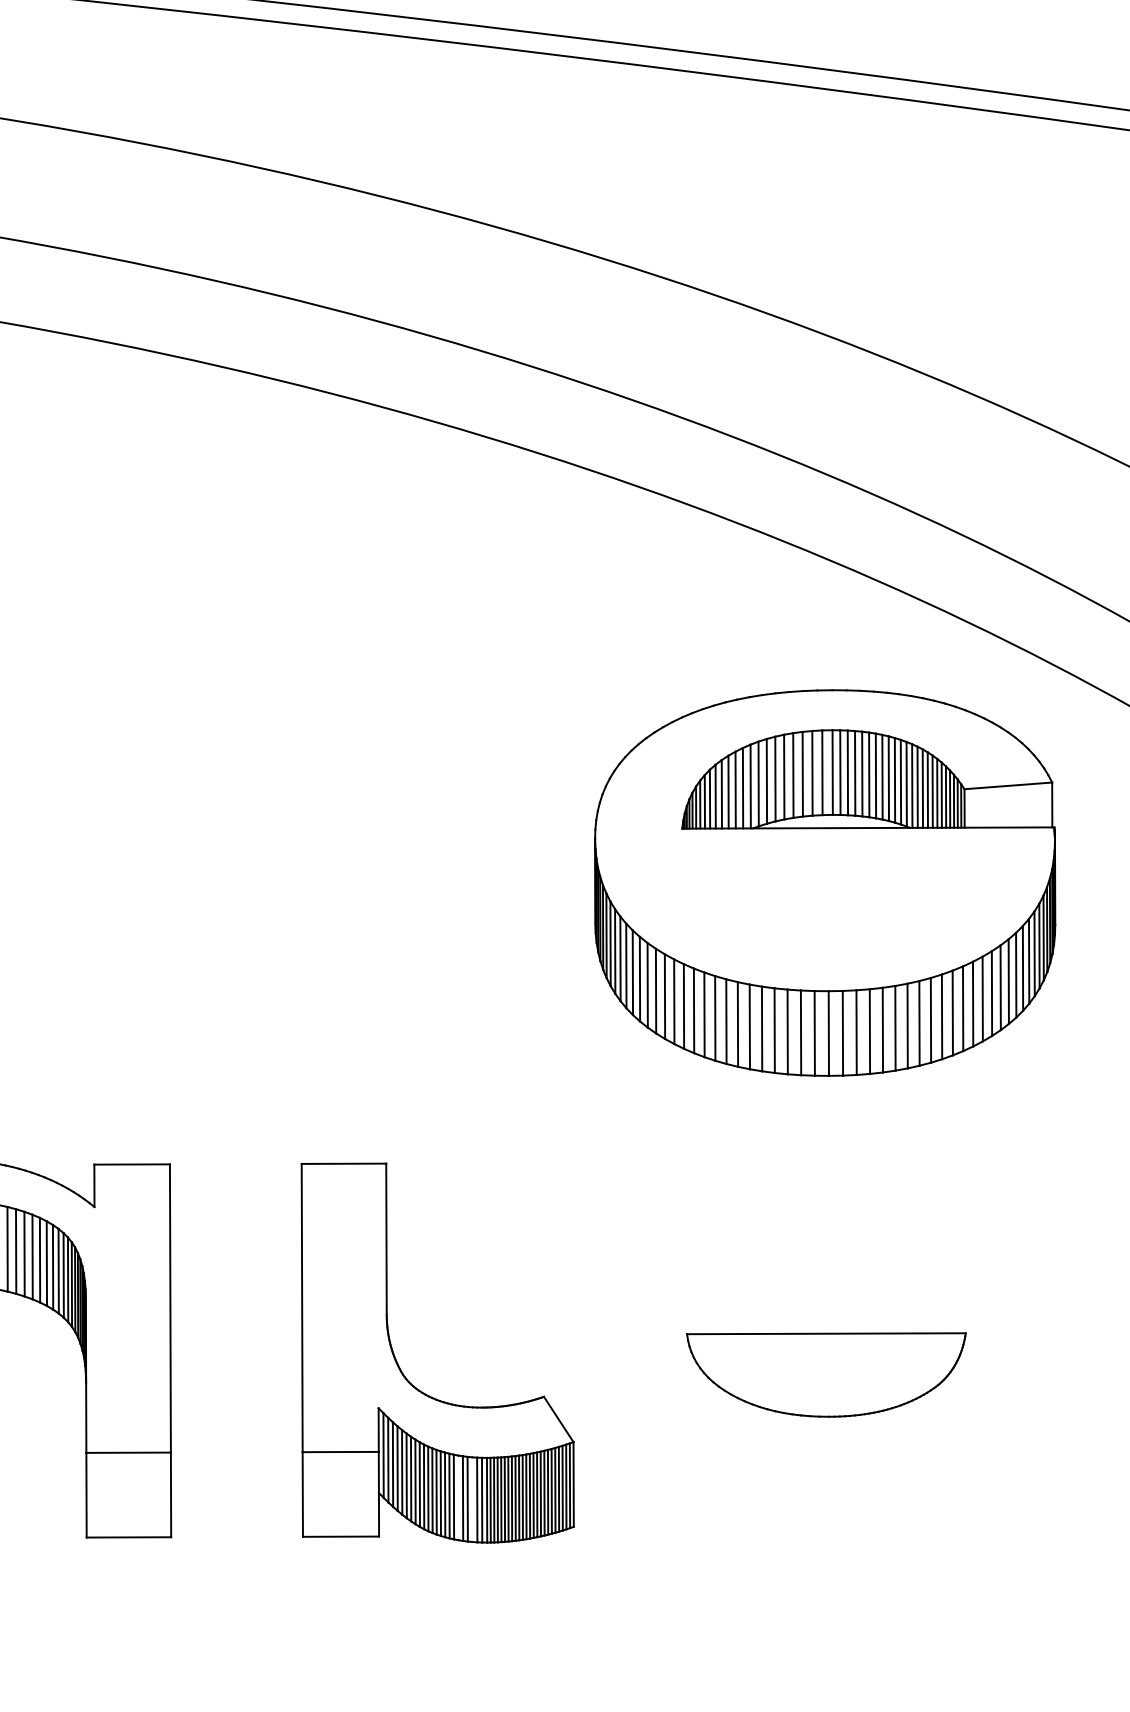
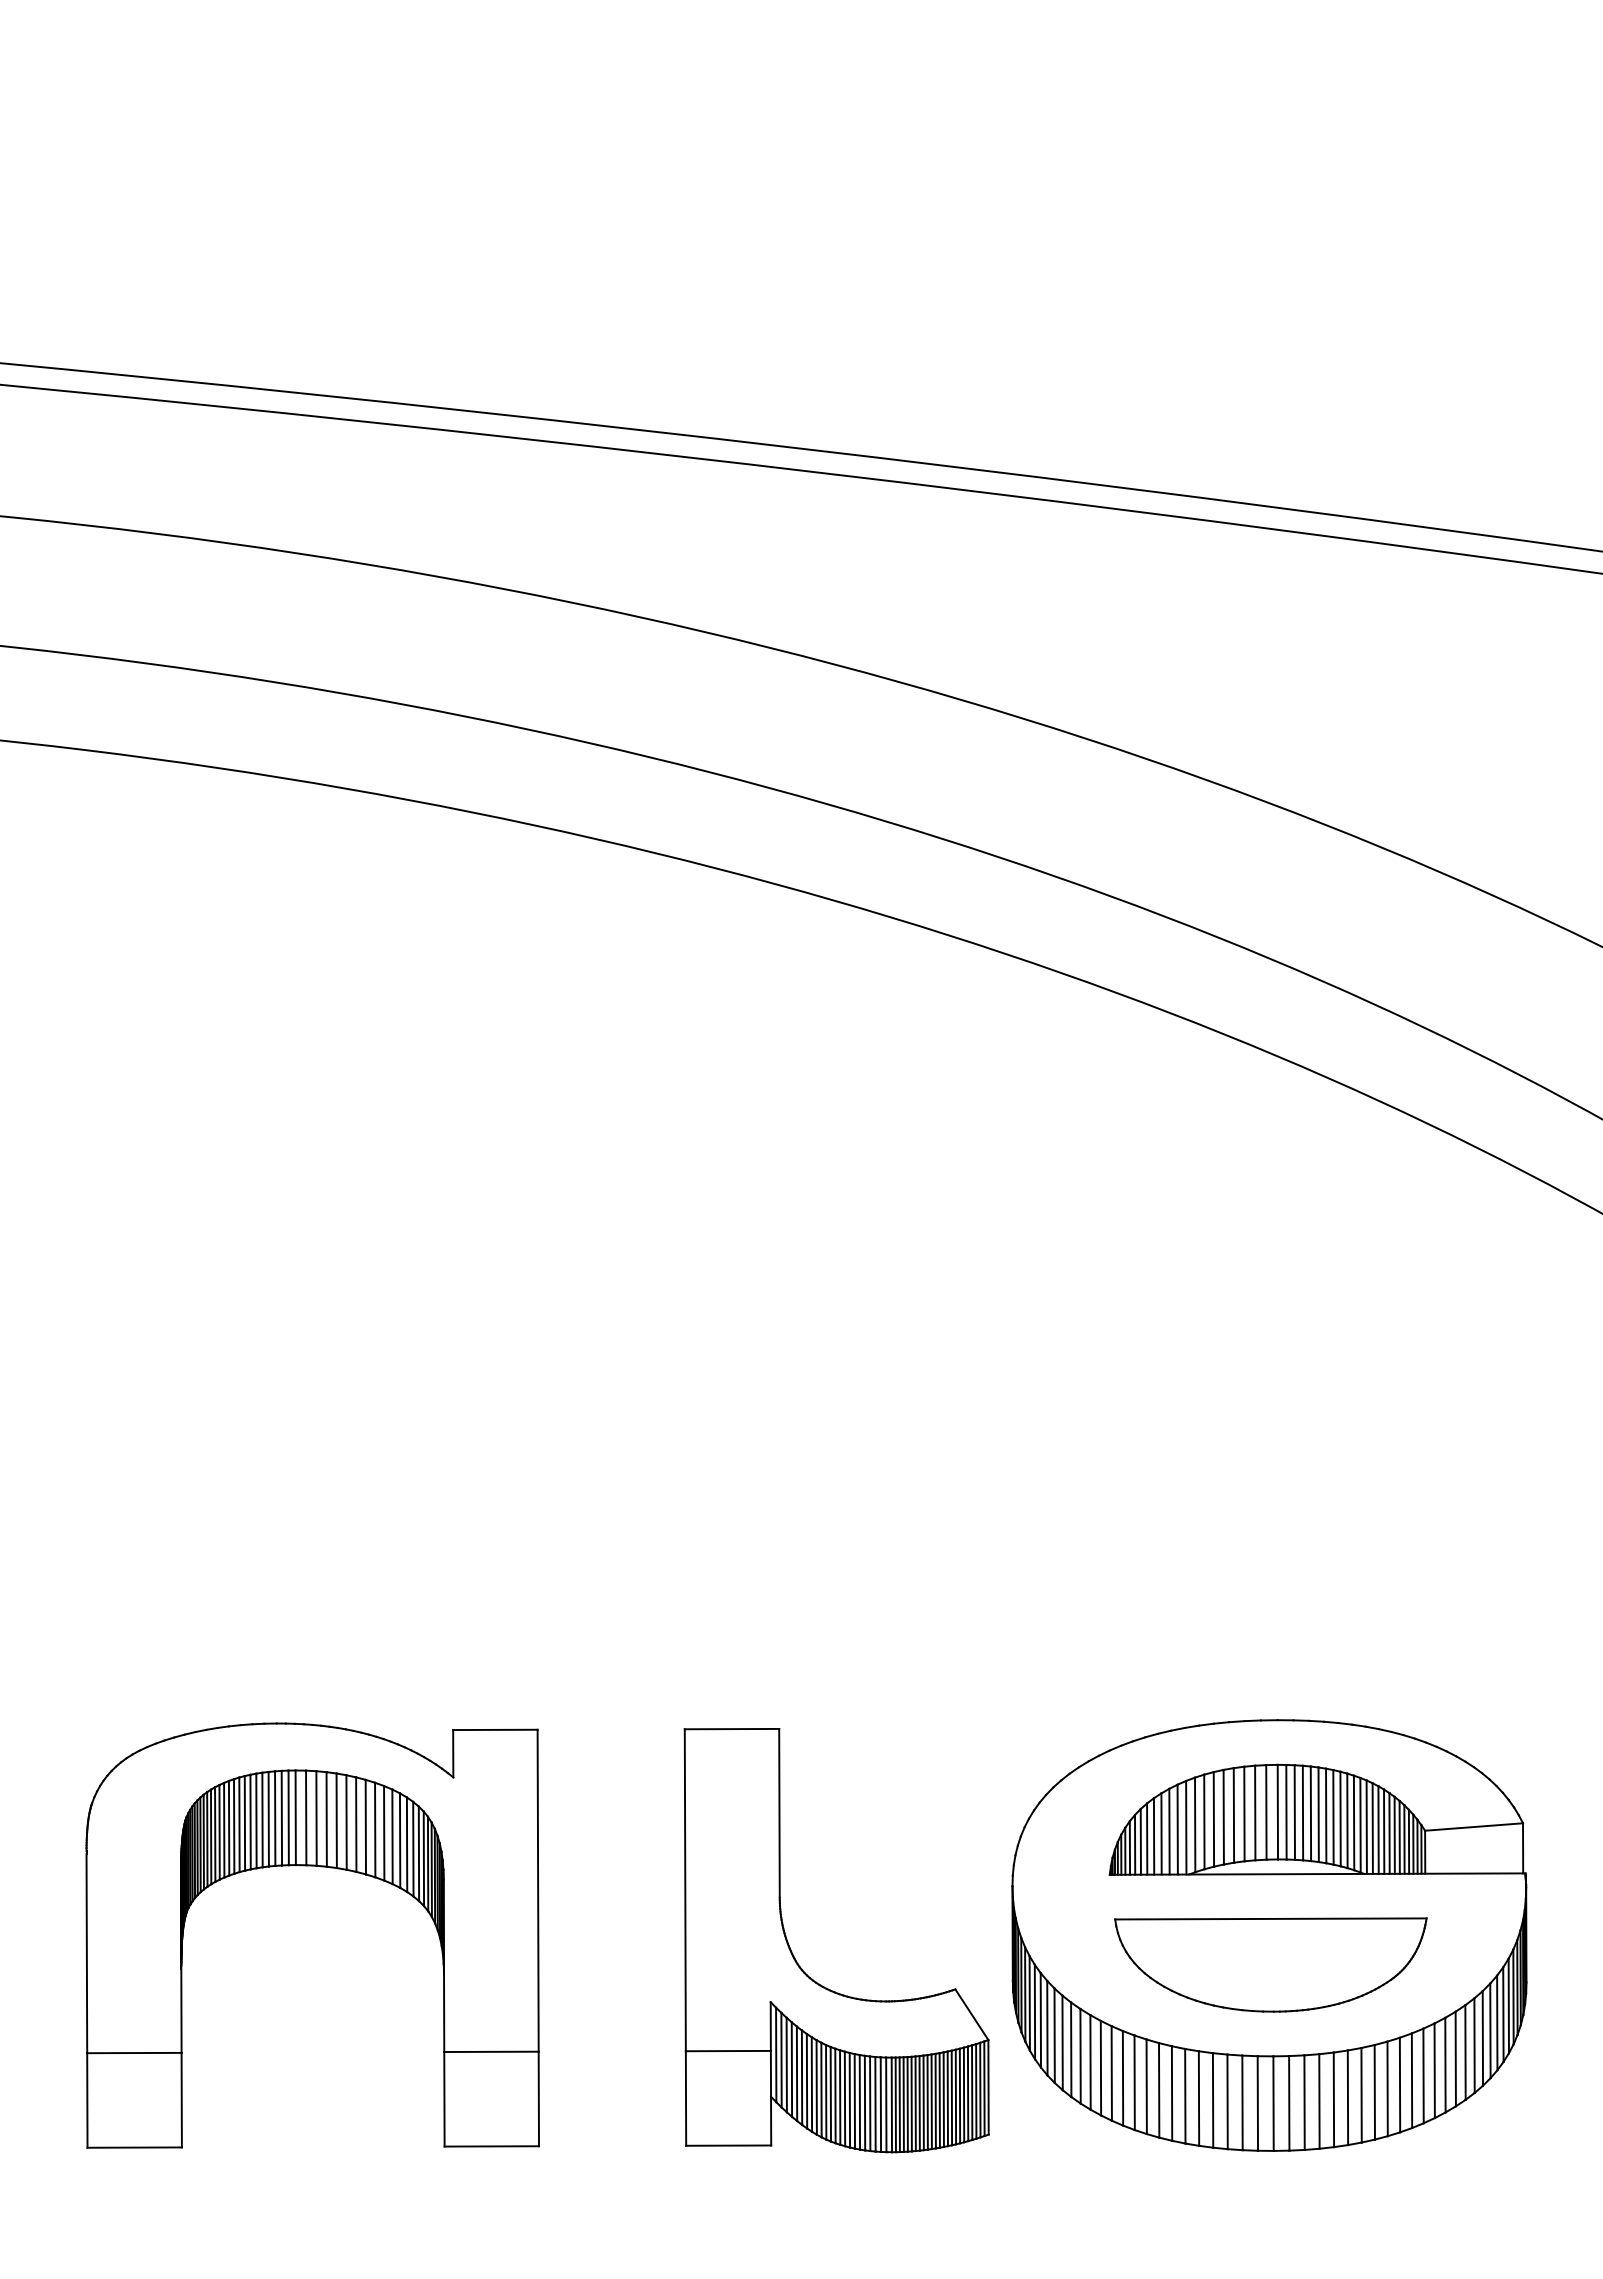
part: (825, 883) -> (1269, 1935), moved
line: (458, 1498) -> (859, 2102), added
line: (472, 1499) -> (875, 2104), added

